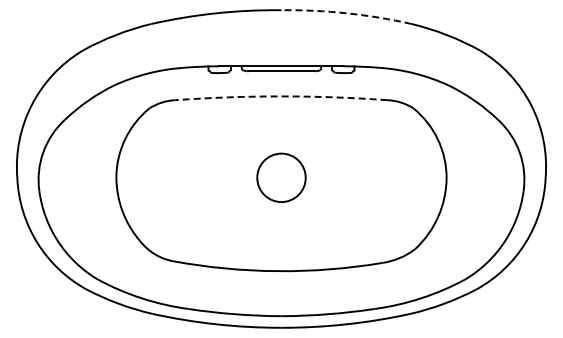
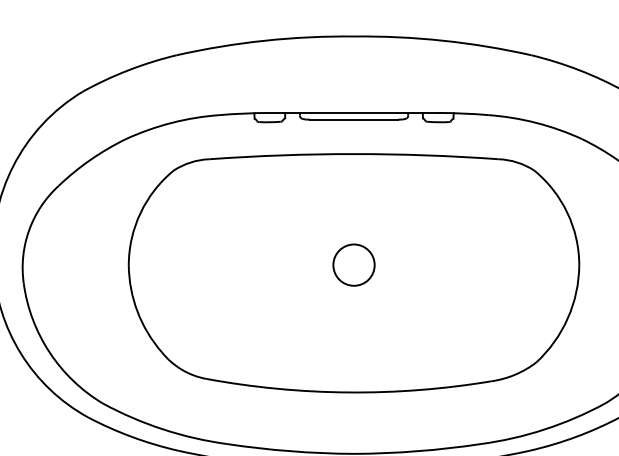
arc: (346, 13) -> (442, 40), dashed -> solid
arc: (281, 96) -> (354, 154), dashed -> solid
circle: (281, 177) -> (354, 264), size x0.62

